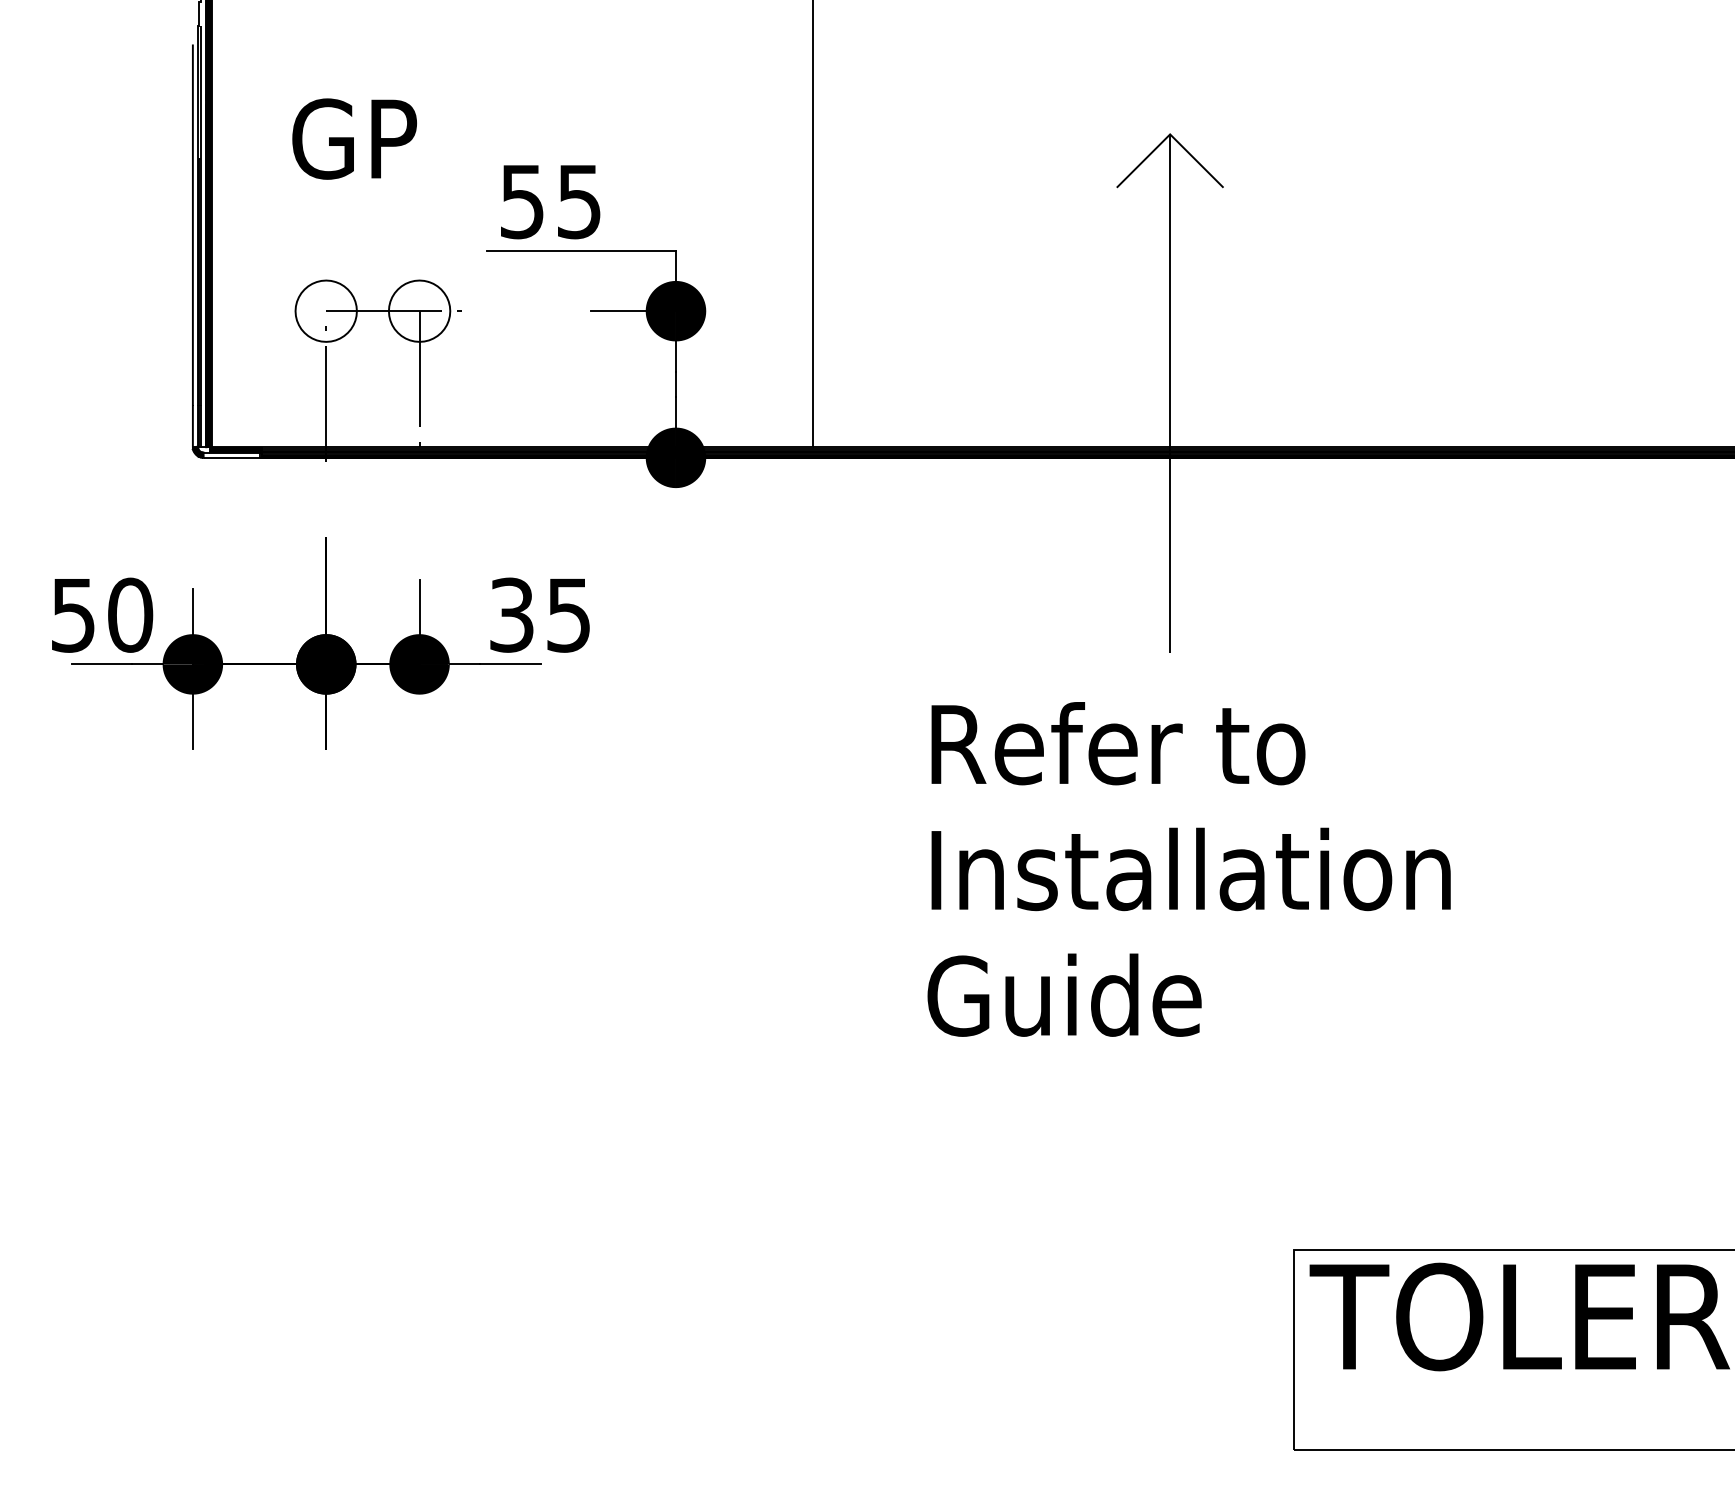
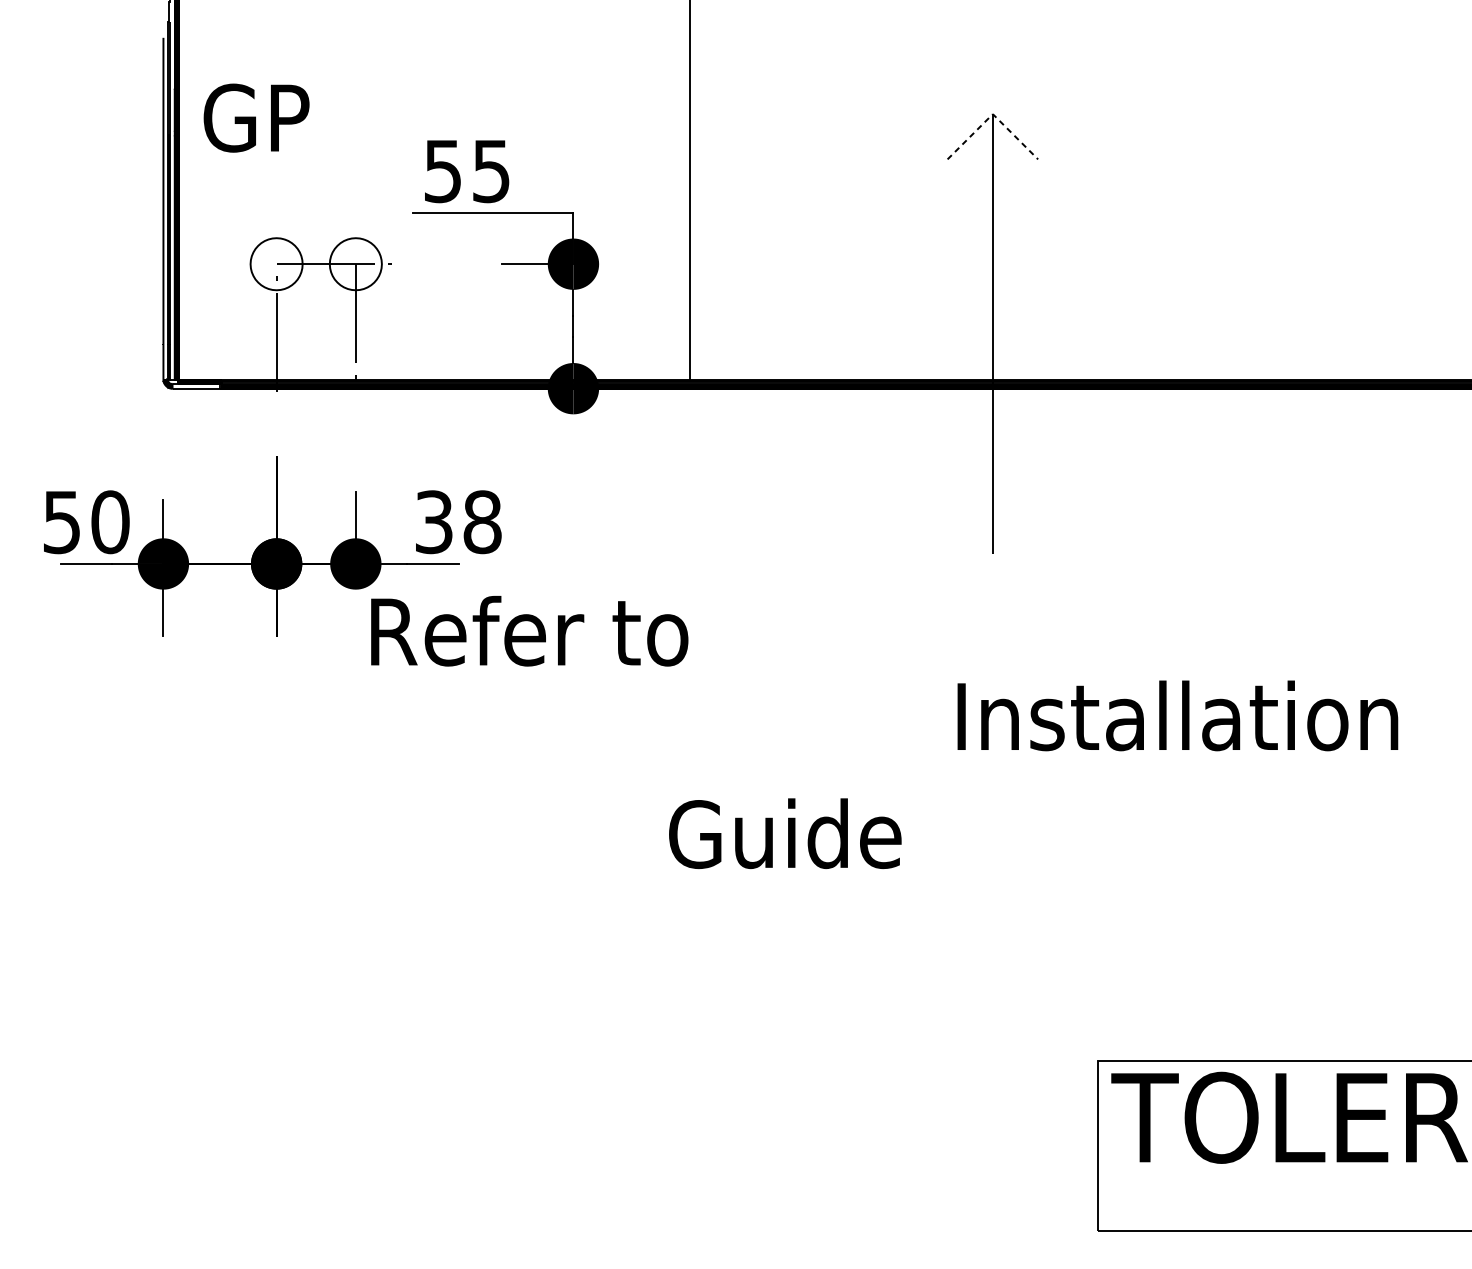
line: (1170, 134) -> (993, 114), solid -> dashed
text: (354, 138) -> (256, 117), moved
text: (568, 614) -> (482, 521), 35 -> 38
text: (1118, 743) -> (529, 631), moved
text: (1190, 869) -> (1177, 715), moved
text: (1064, 994) -> (785, 833), moved

